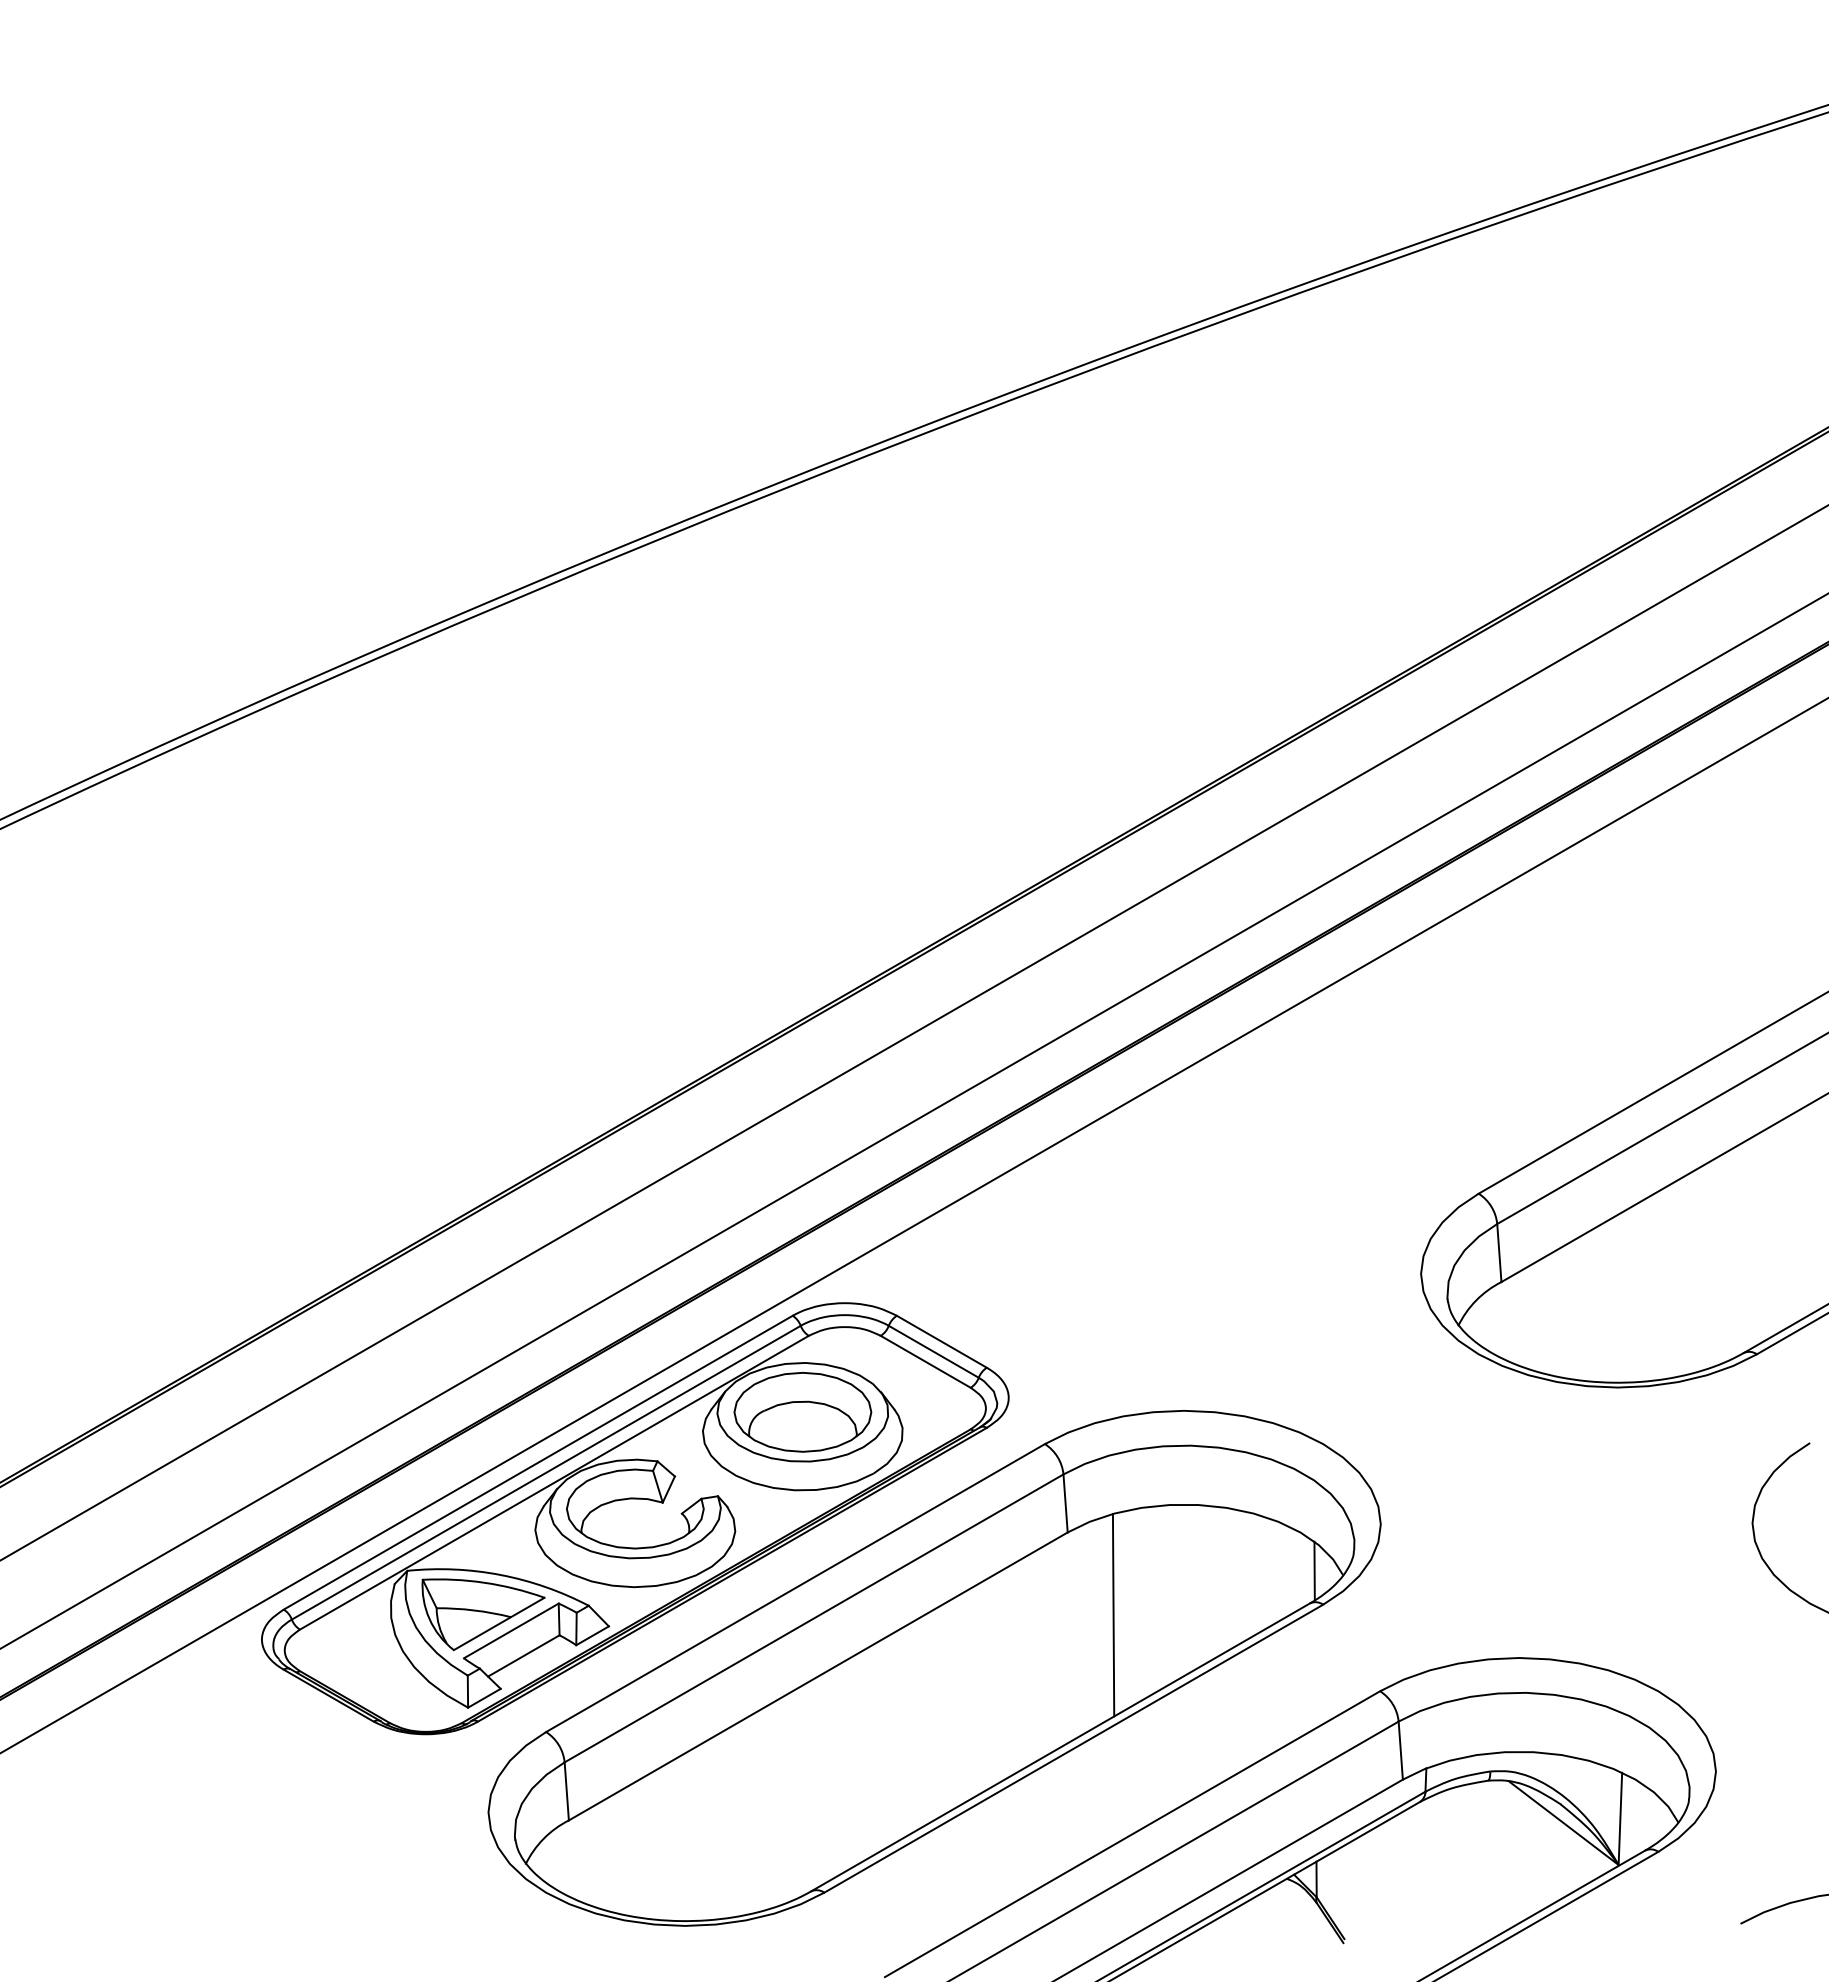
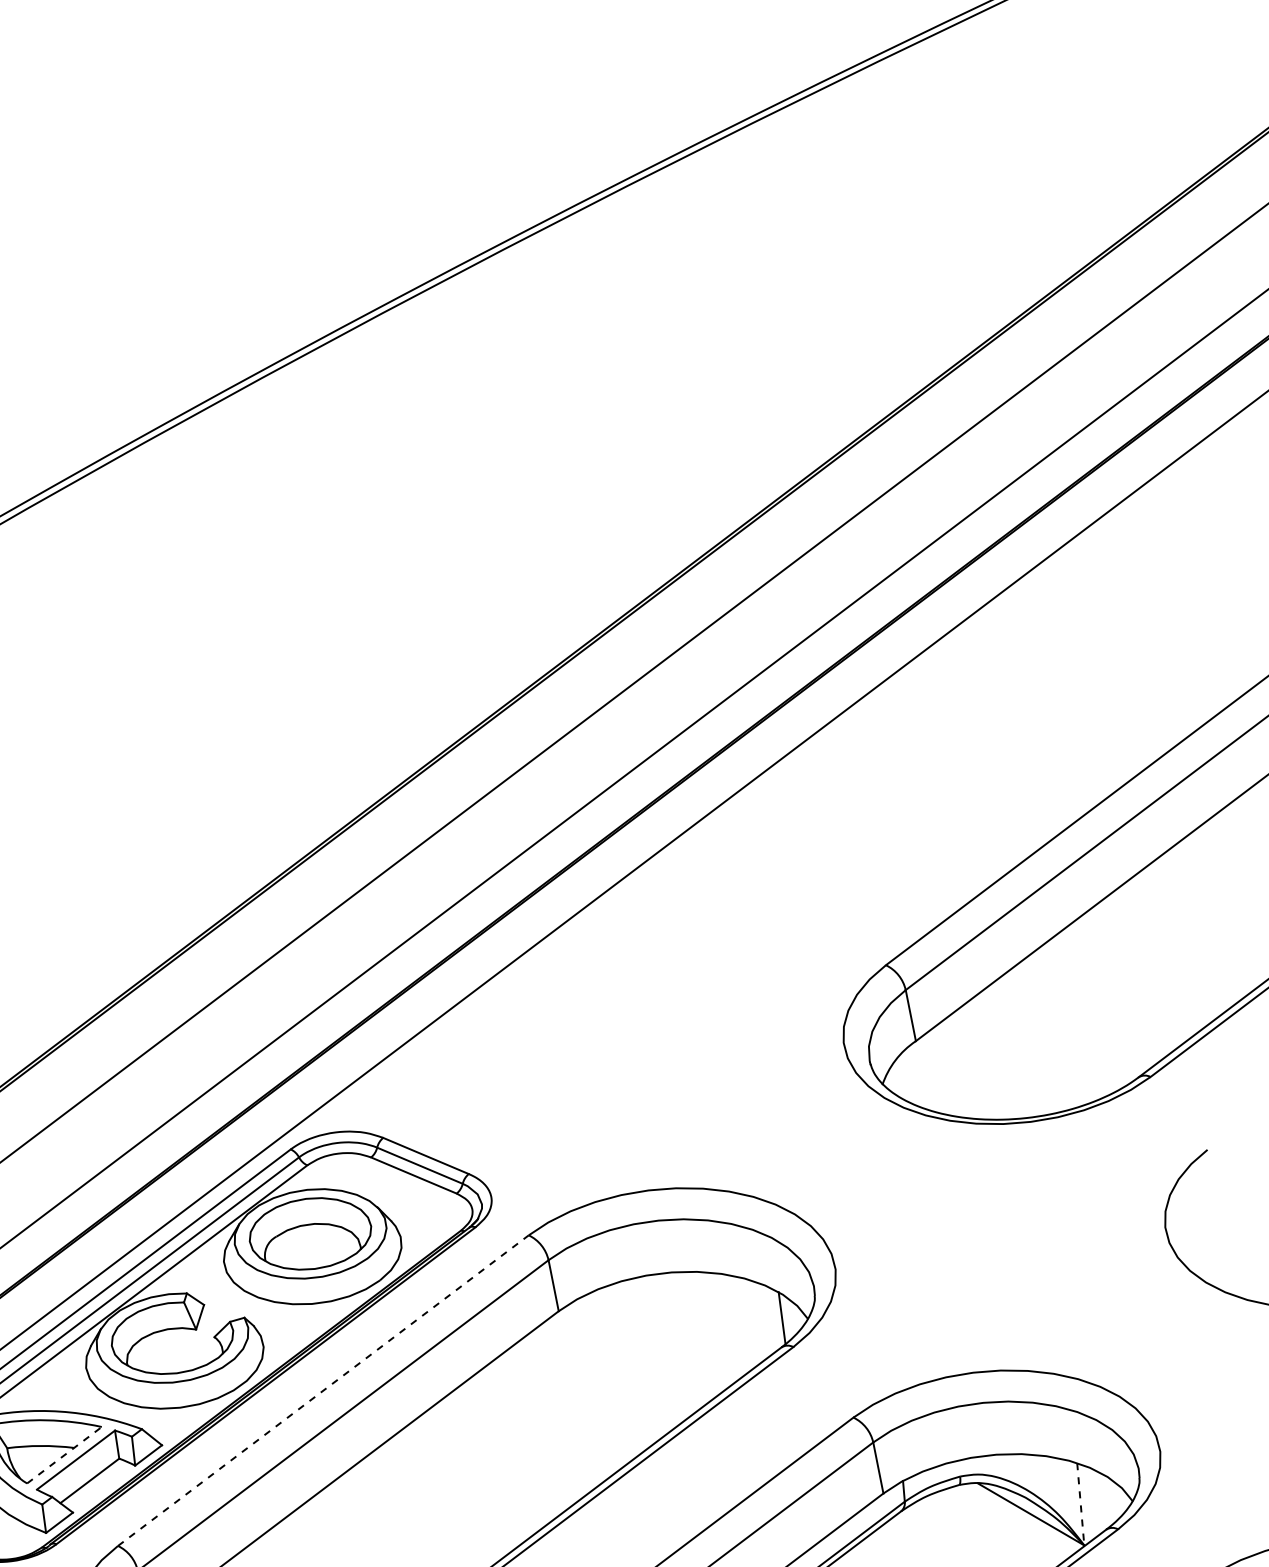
line: (795, 1588) -> (323, 1391), solid -> dashed
line: (1113, 1614) -> (608, 1378), removed
line: (499, 1623) -> (64, 1454), solid -> dashed
line: (1620, 1819) -> (1080, 1504), solid -> dashed

